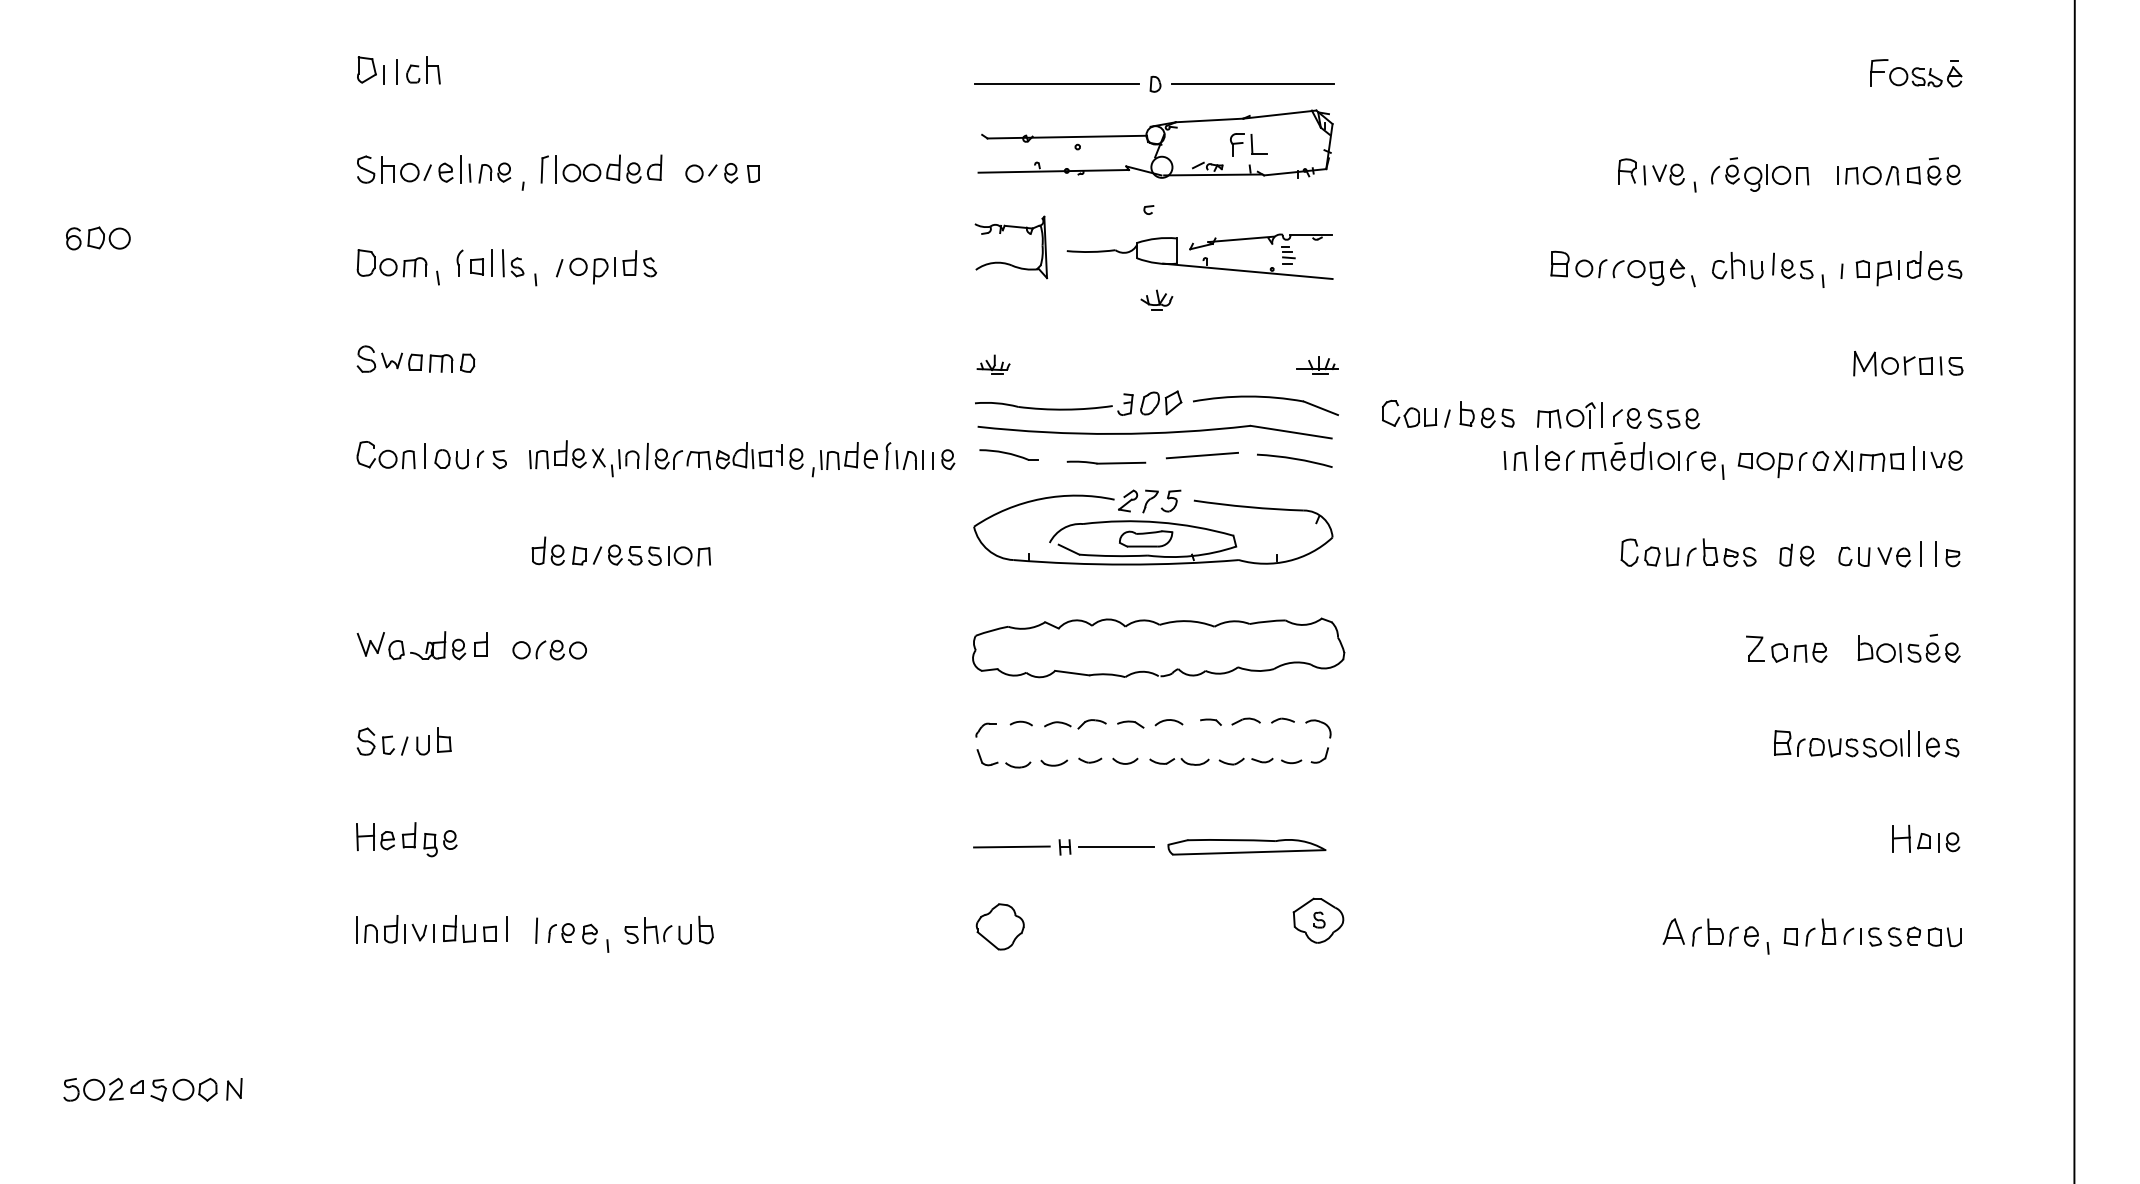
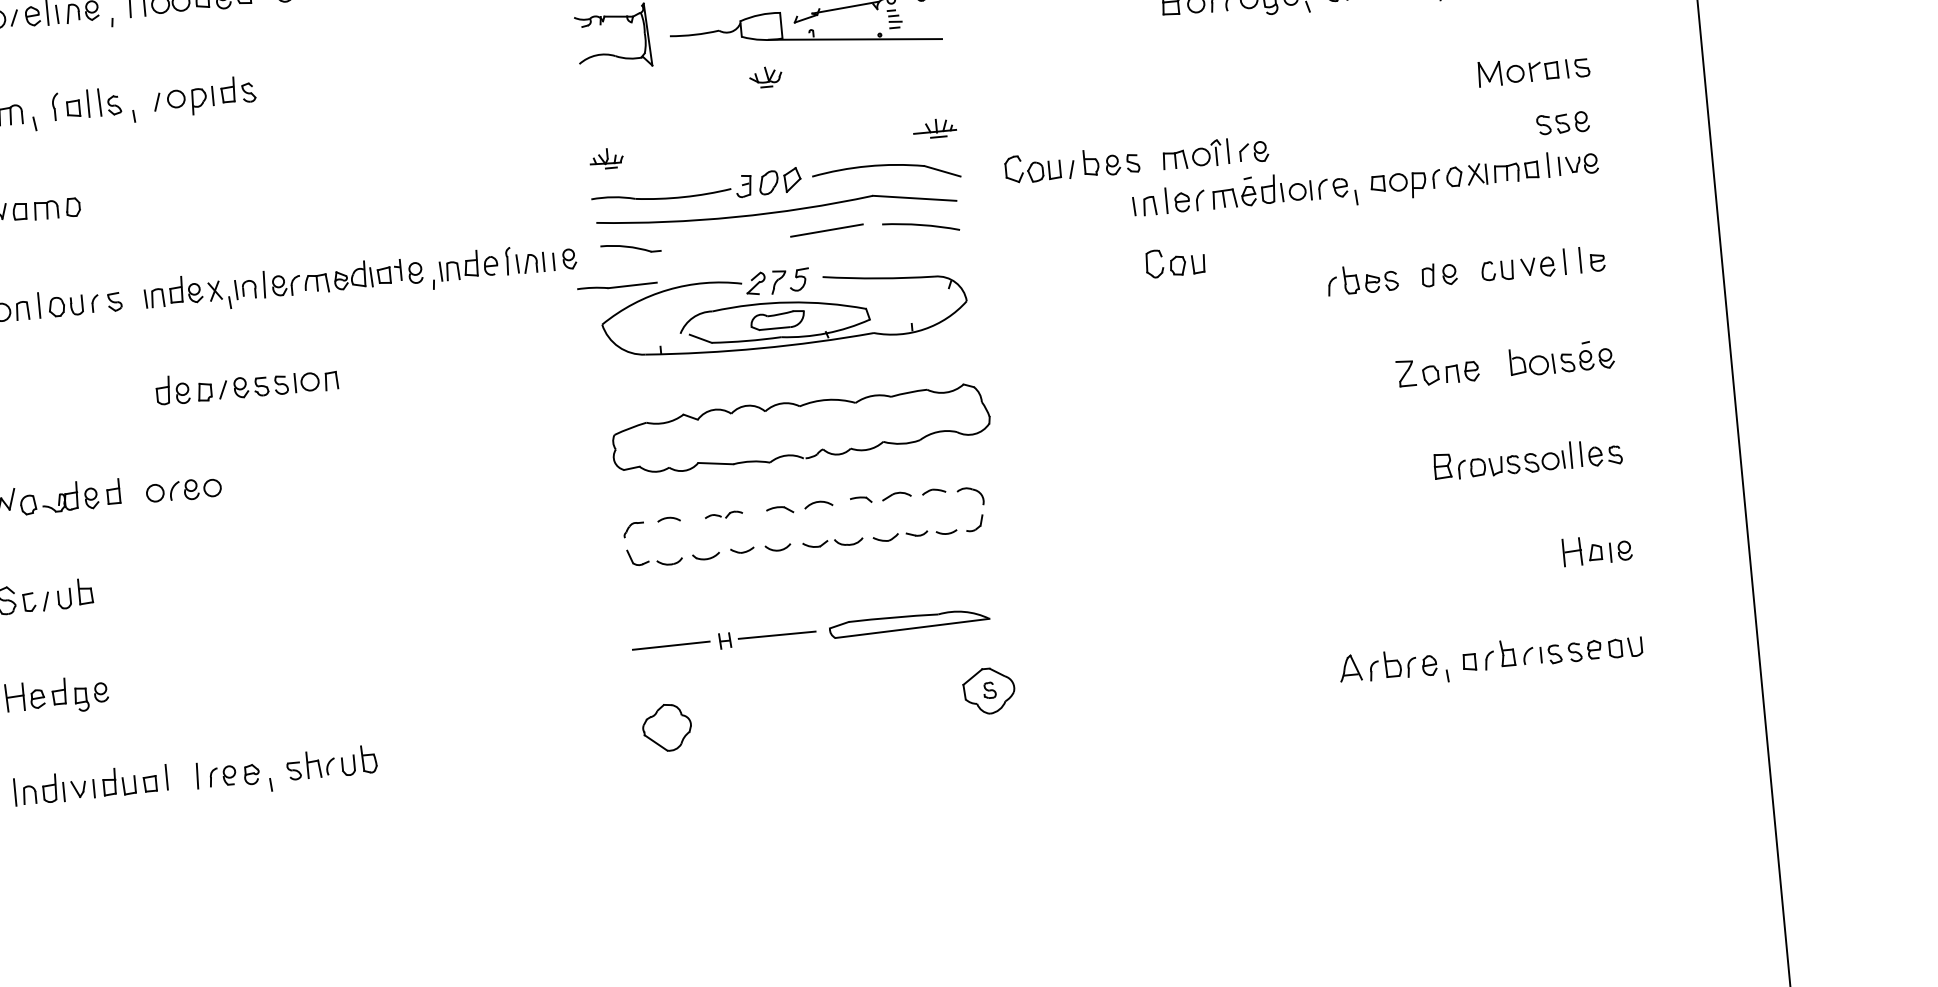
part: (1673, 418) -> (1562, 123), moved
part: (1106, 462) -> (617, 286), moved
part: (1649, 552) -> (1174, 262), moved
part: (1075, 724) -> (724, 515), size x0.6

